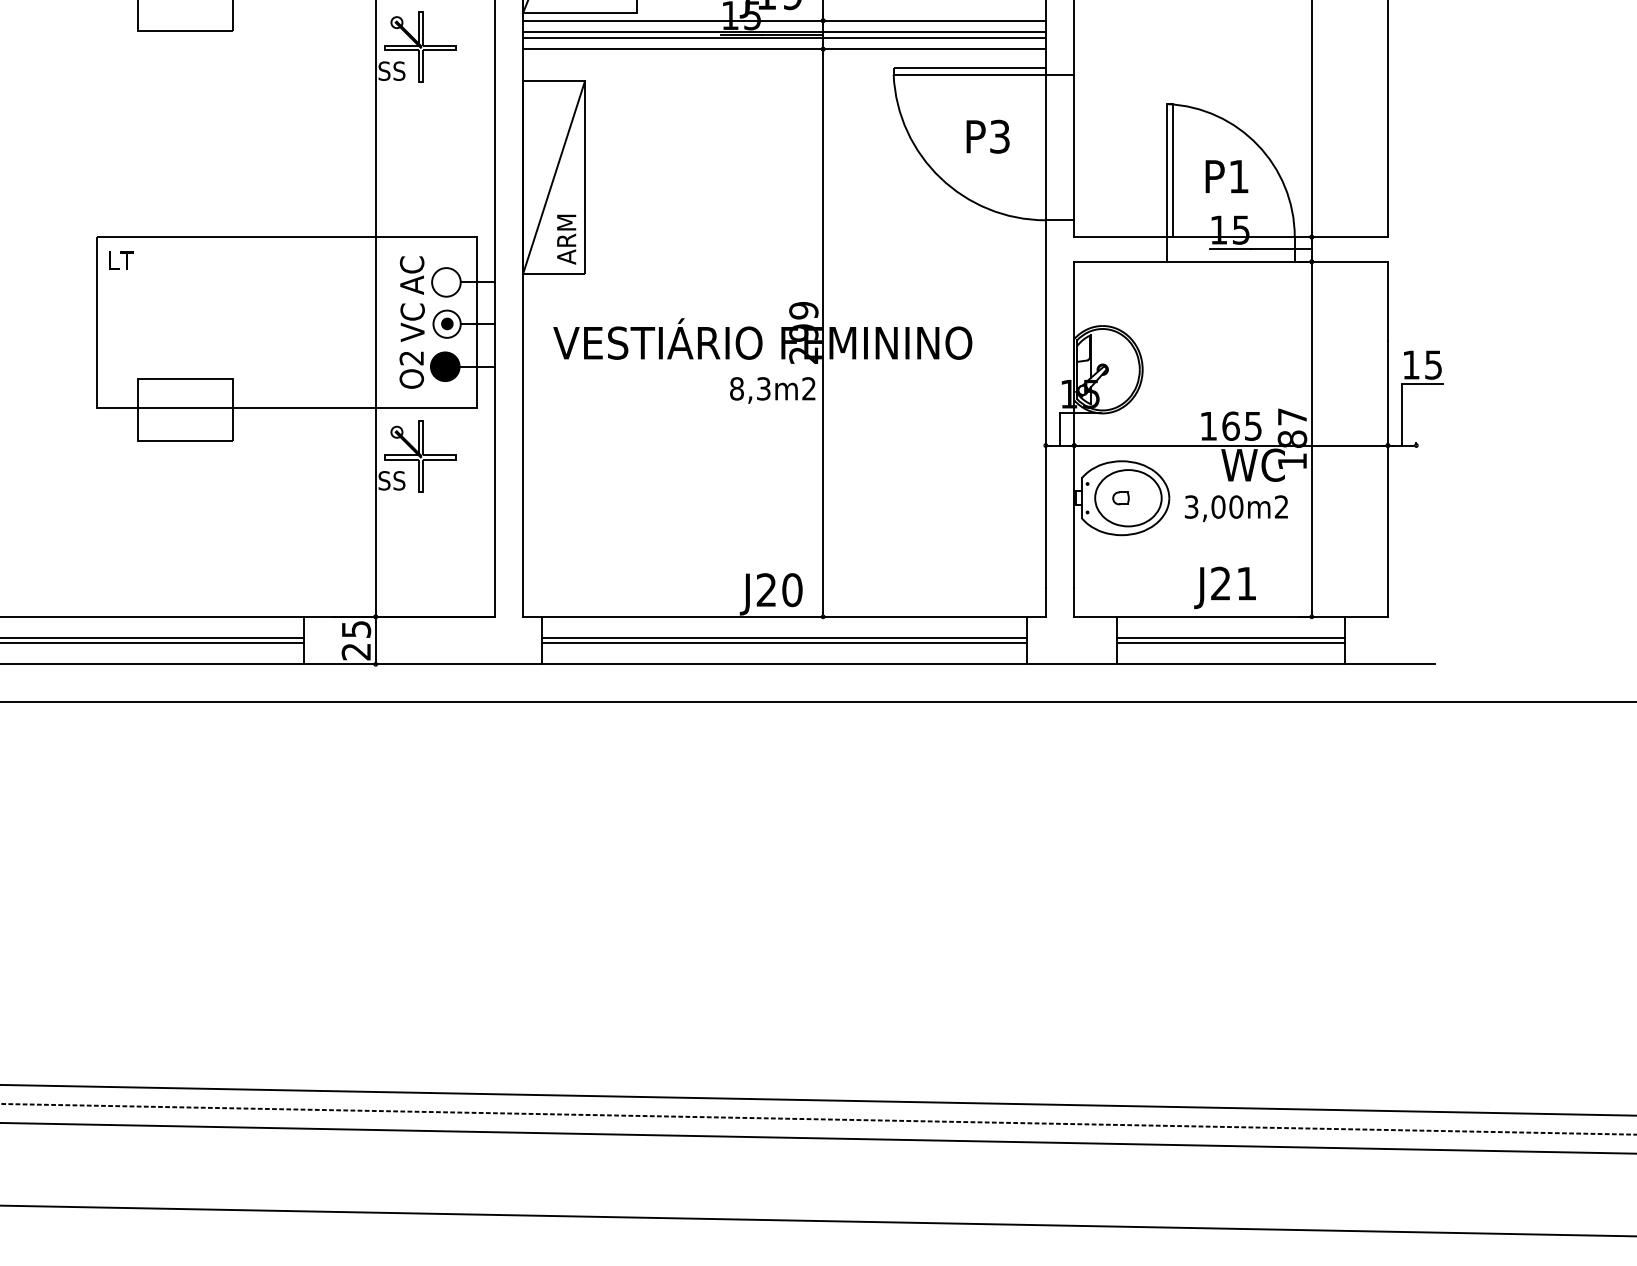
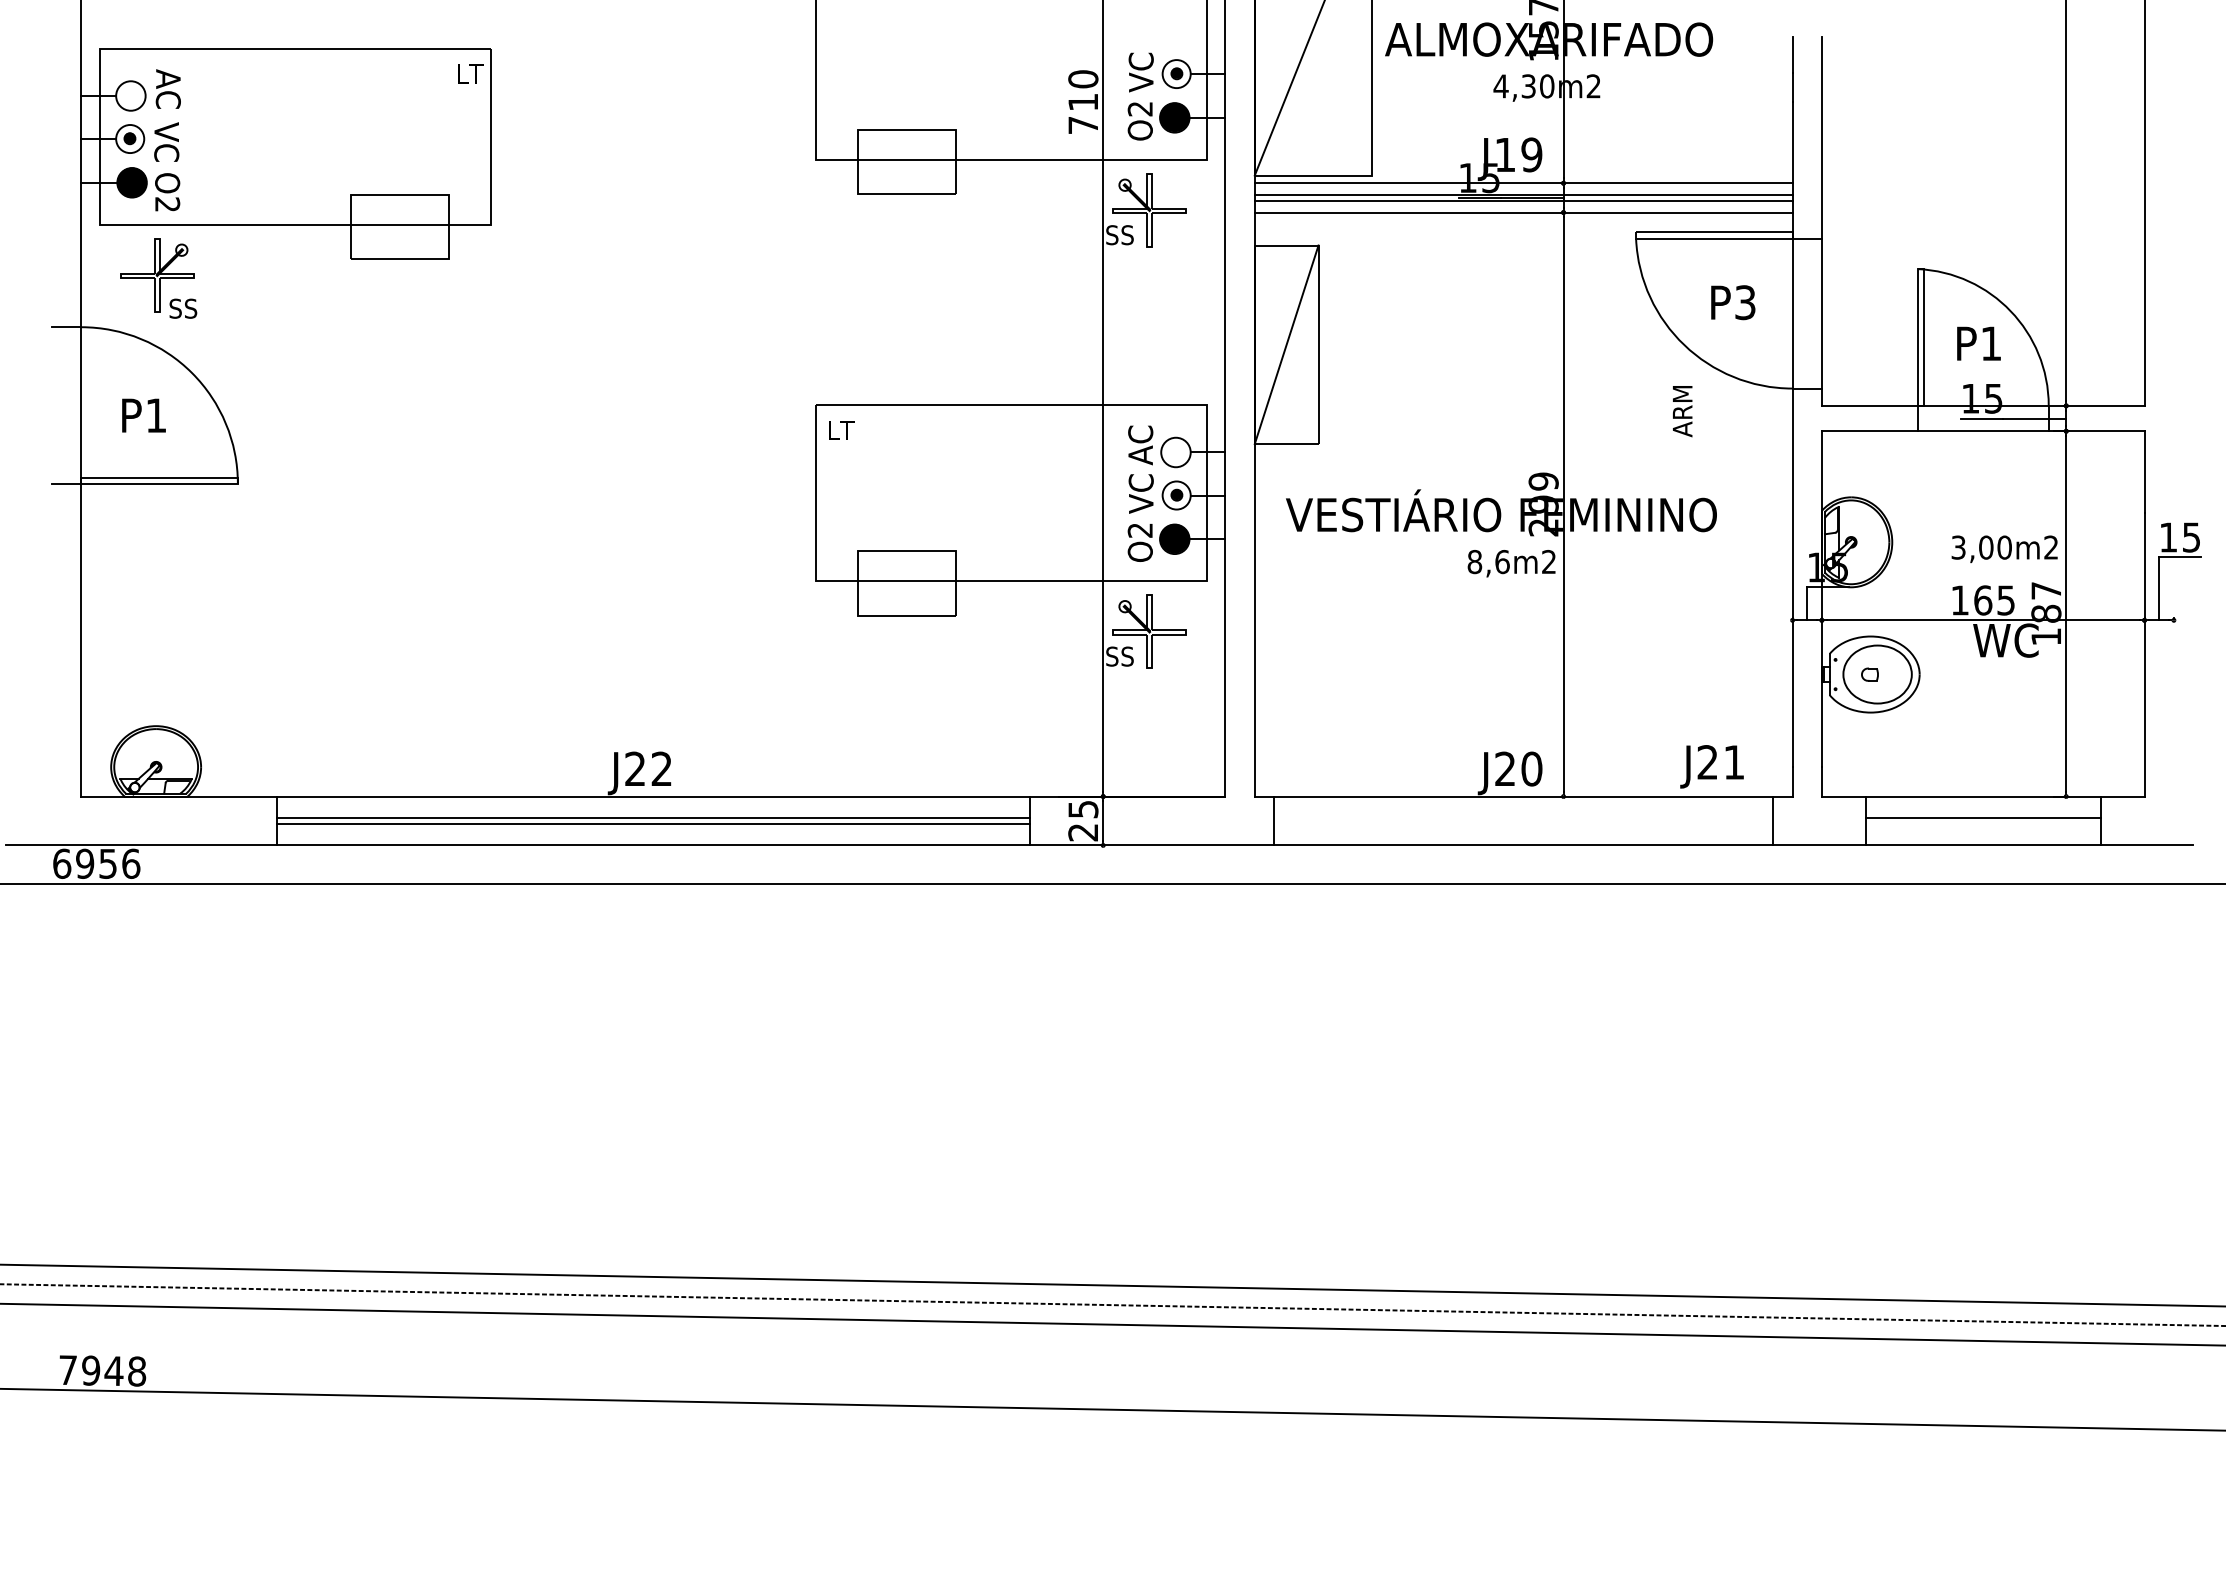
text: (566, 239) -> (1682, 411), moved
text: (763, 388) -> (1502, 561), 8,3m2 -> 8,6m2
text: (1236, 507) -> (2004, 548), moved
text: (1224, 587) -> (1711, 766), moved
line: (784, 638) -> (1523, 818), removed
line: (784, 643) -> (1523, 823), removed
line: (1230, 643) -> (1982, 823), removed

